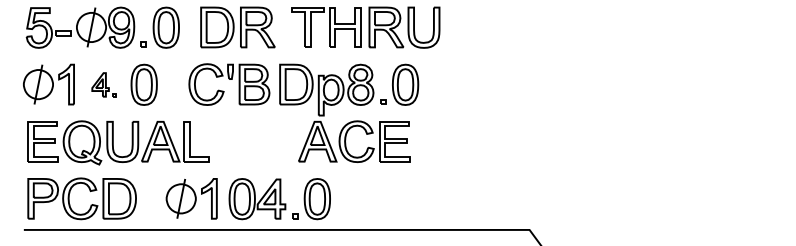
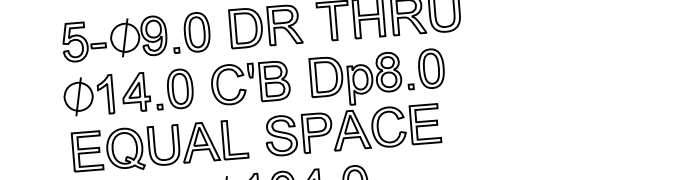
part: (103, 84) -> (141, 91), size x1.67
part: (229, 84) -> (250, 82), moved
part: (263, 141) -> (299, 134), added

